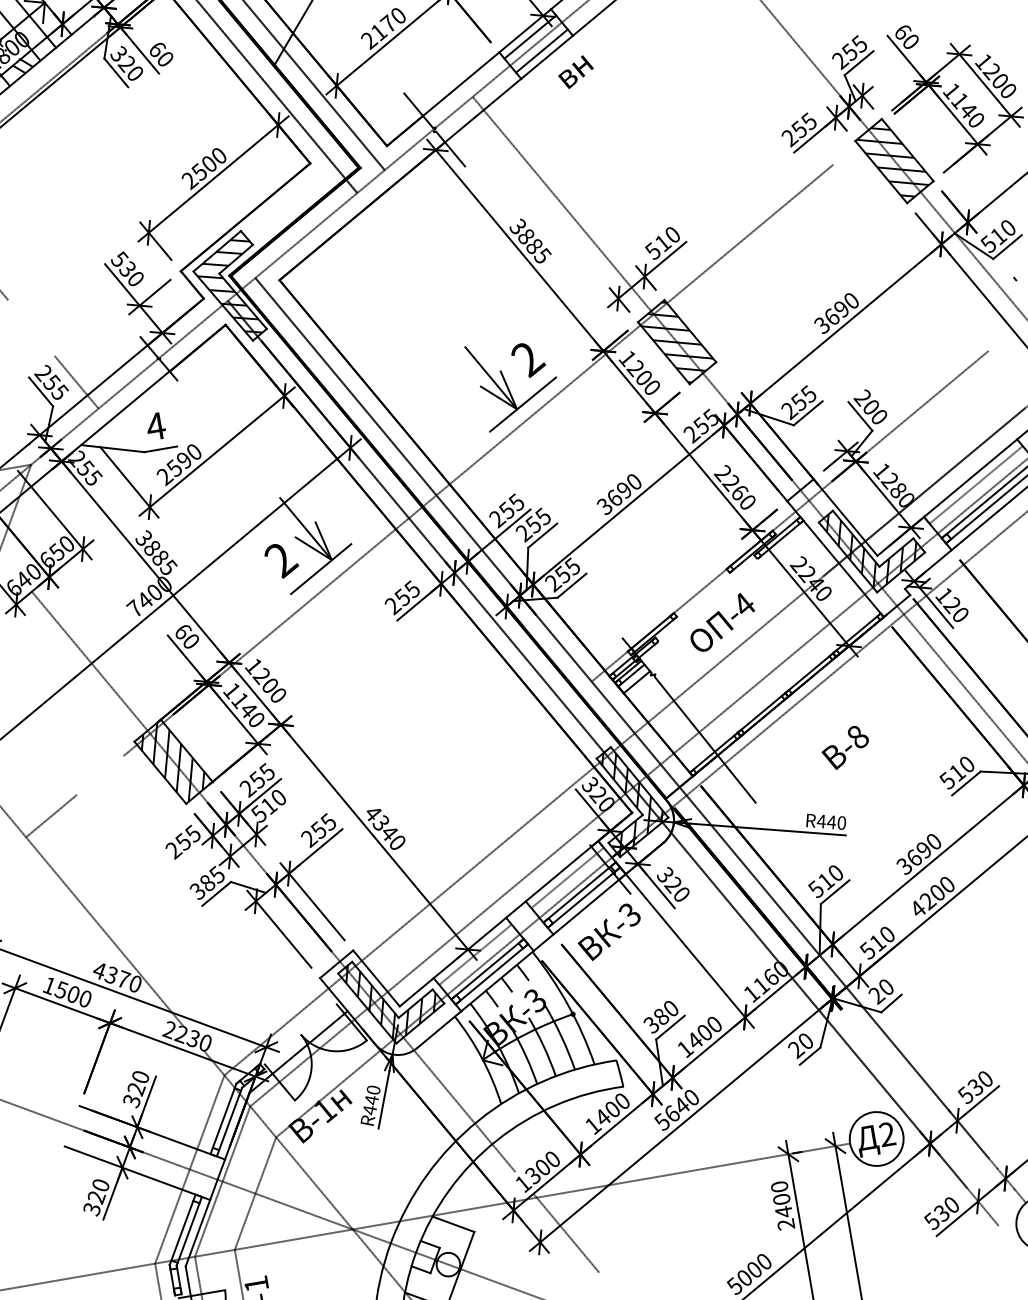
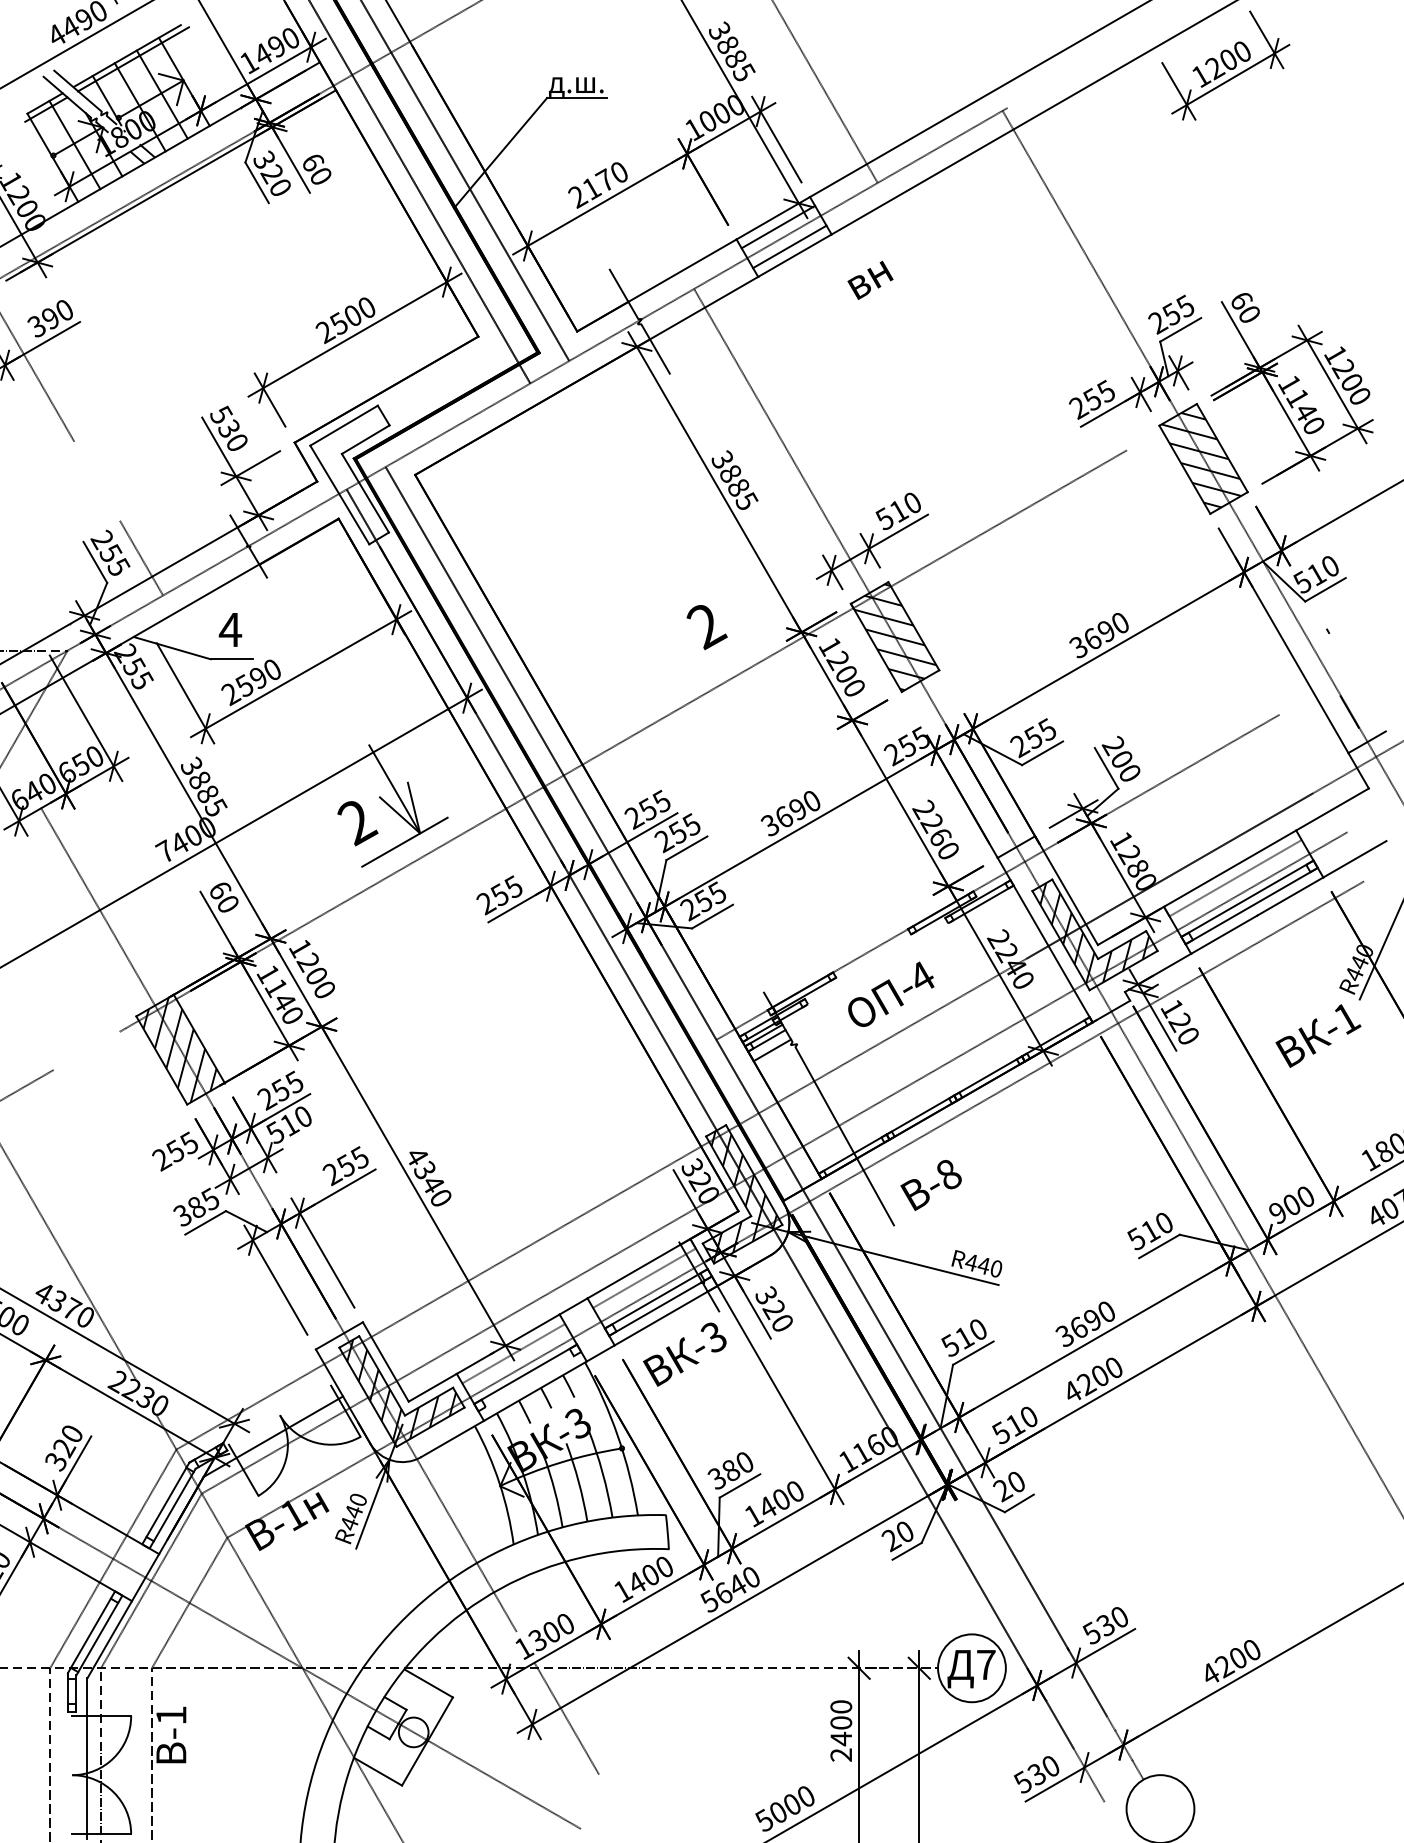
text: (575, 71) -> (870, 279), moved
hatch: (228, 289) -> (350, 475), removed
part: (507, 384) -> (675, 653), removed
text: (845, 748) -> (930, 1185), moved
line: (491, 974) -> (529, 1381), removed
text: (887, 1134) -> (986, 1664), 2 -> 7

